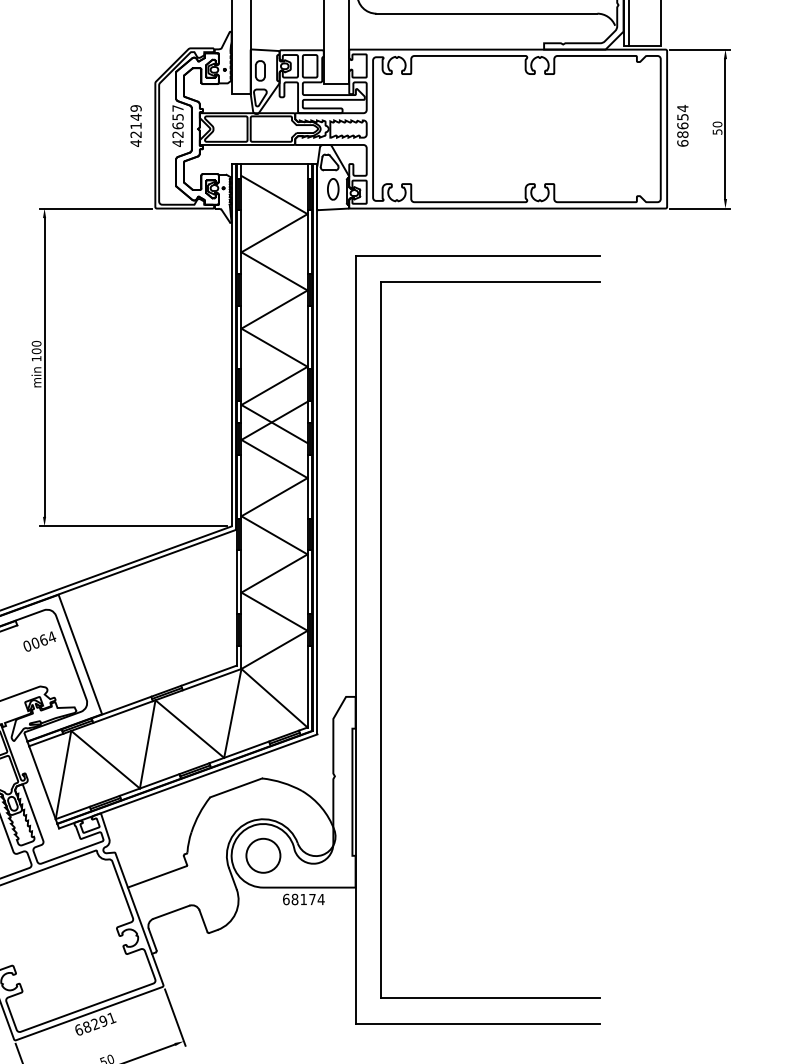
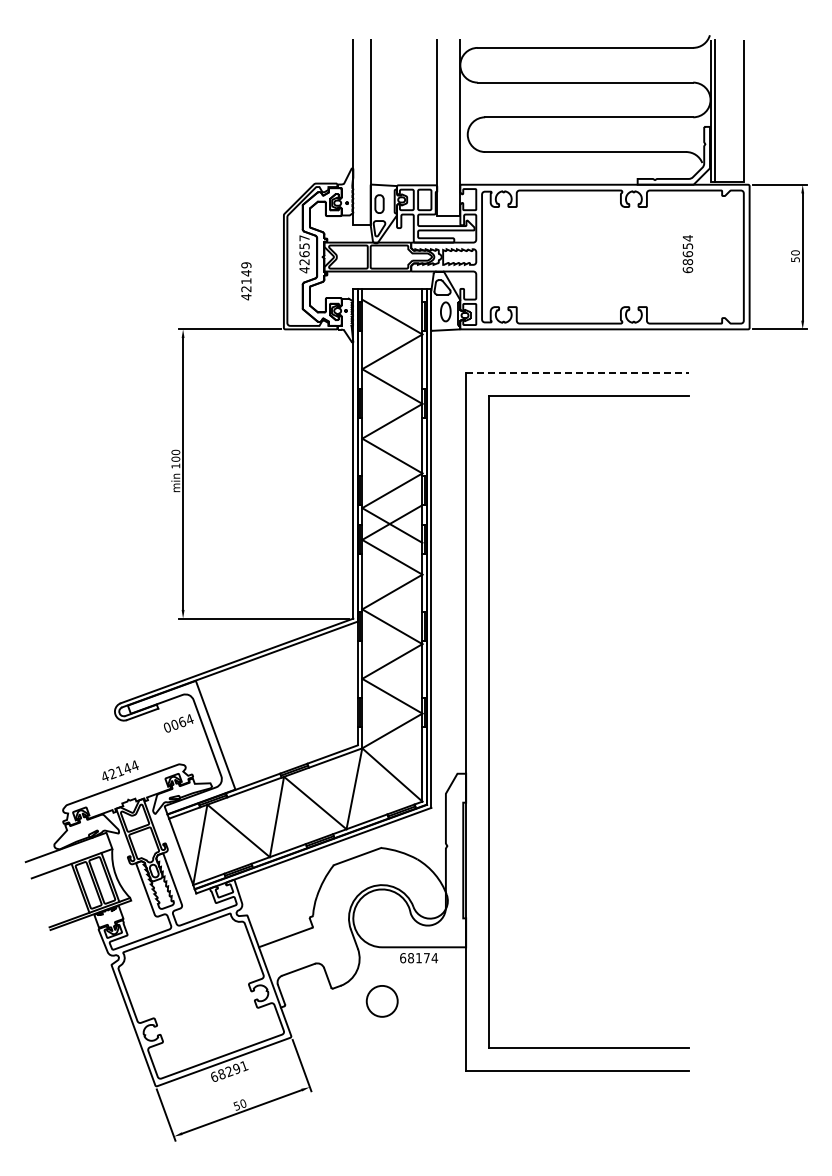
text: (136, 126) -> (246, 281), moved
text: (682, 126) -> (687, 254), moved
line: (477, 255) -> (577, 372), solid -> dashed
circle: (262, 855) -> (381, 1001), moved

